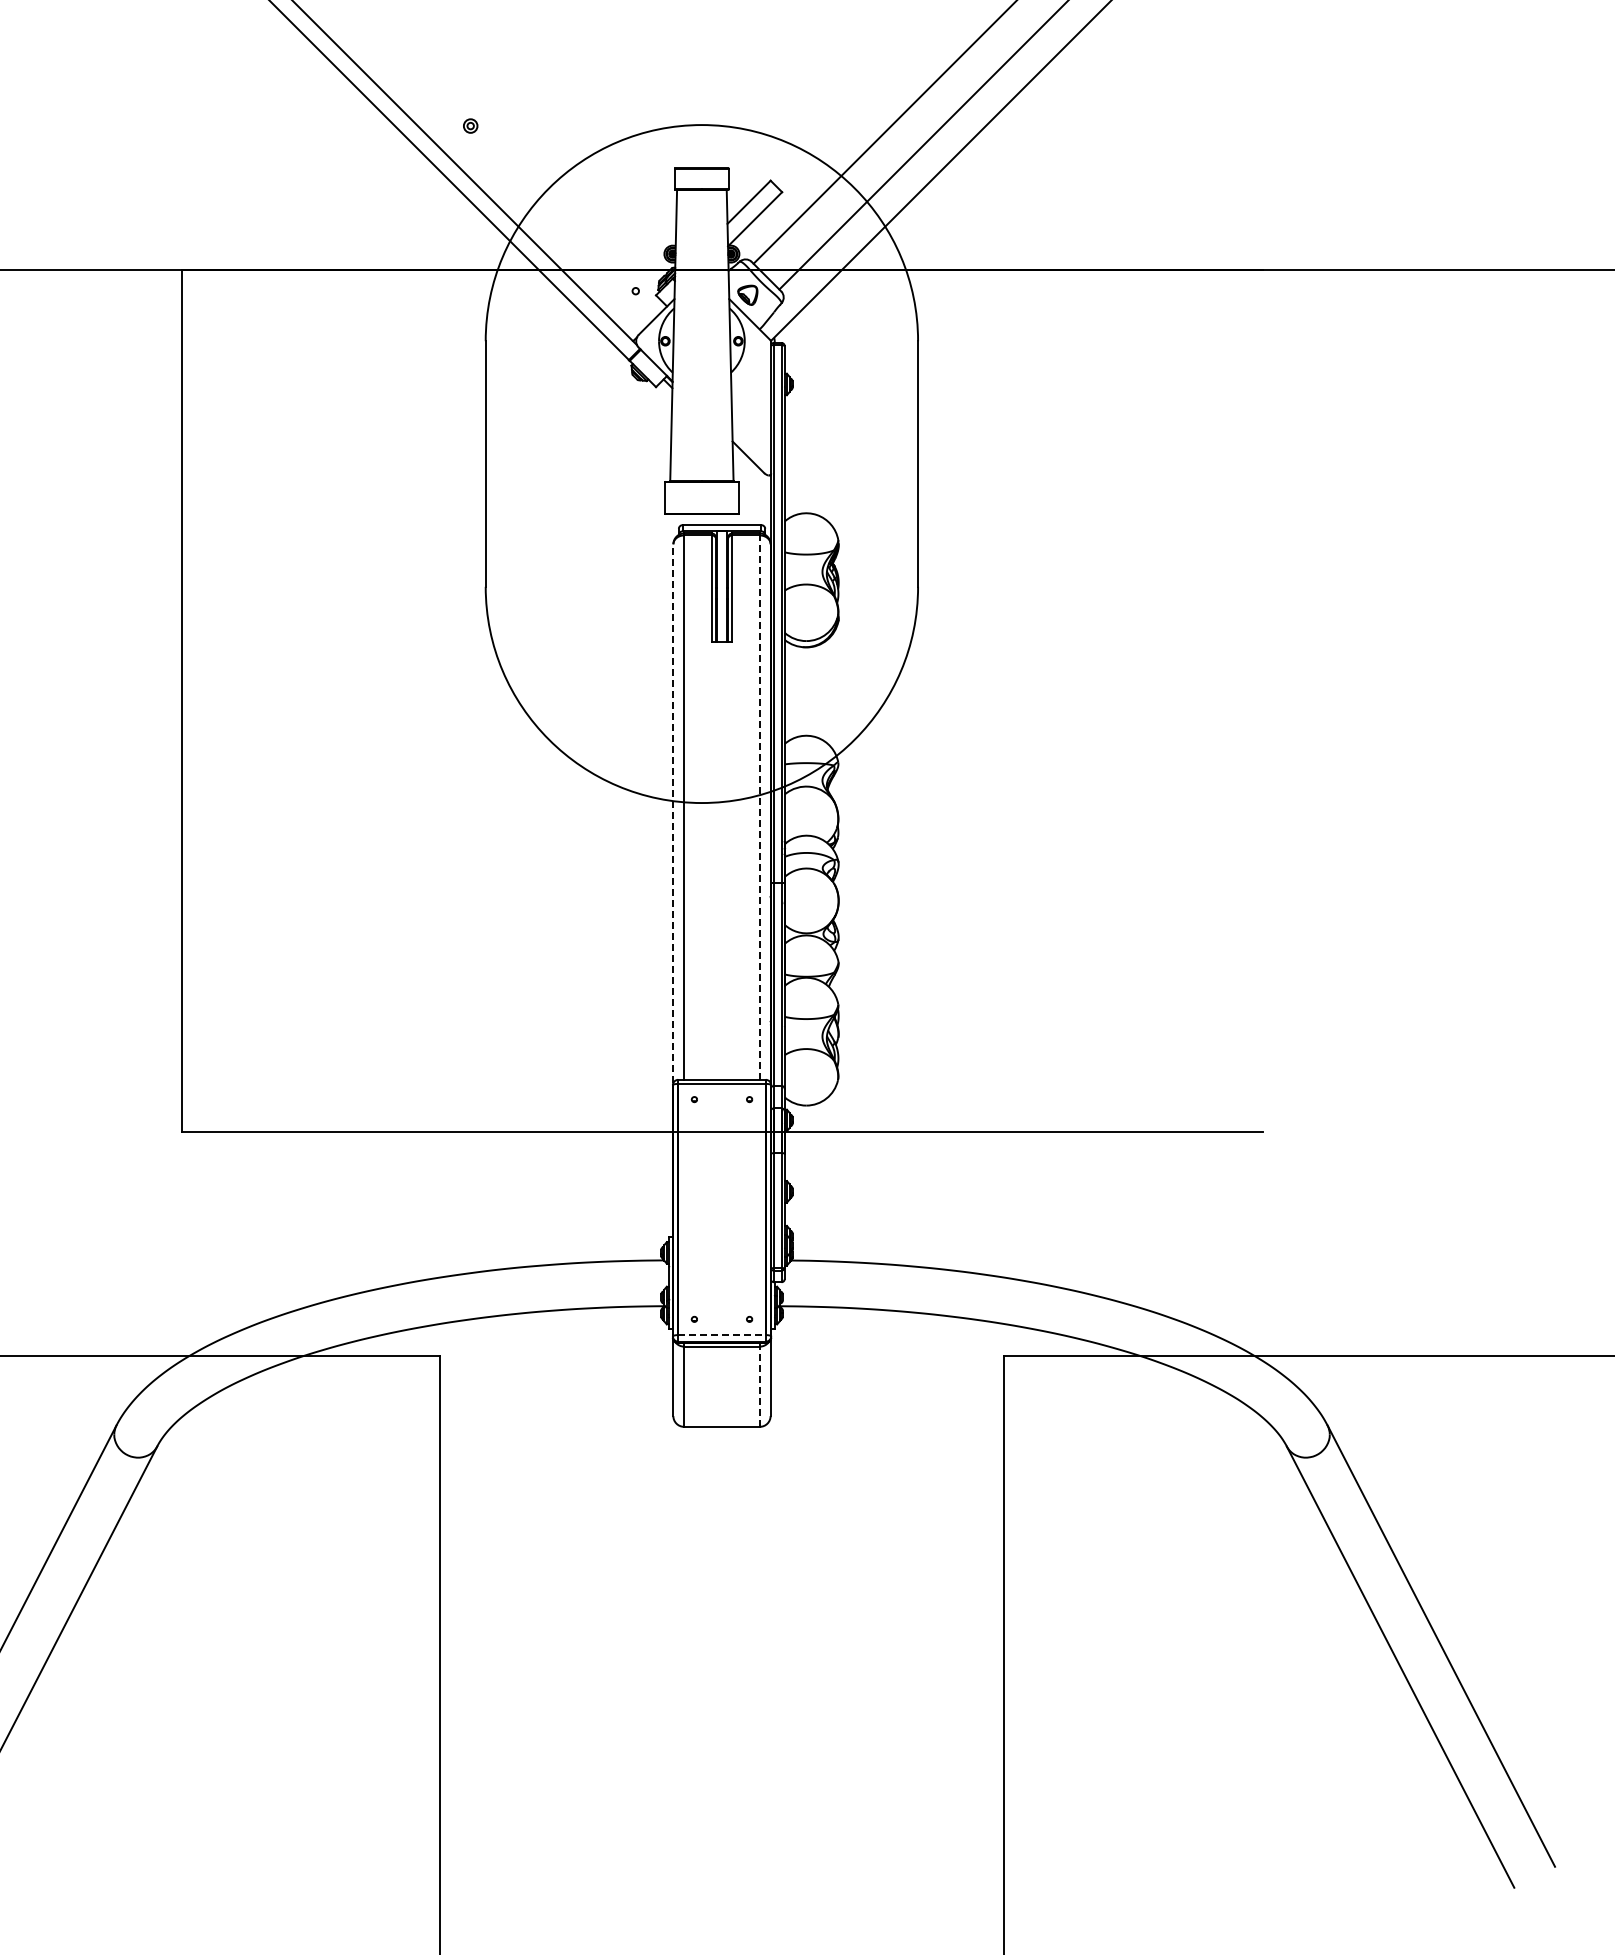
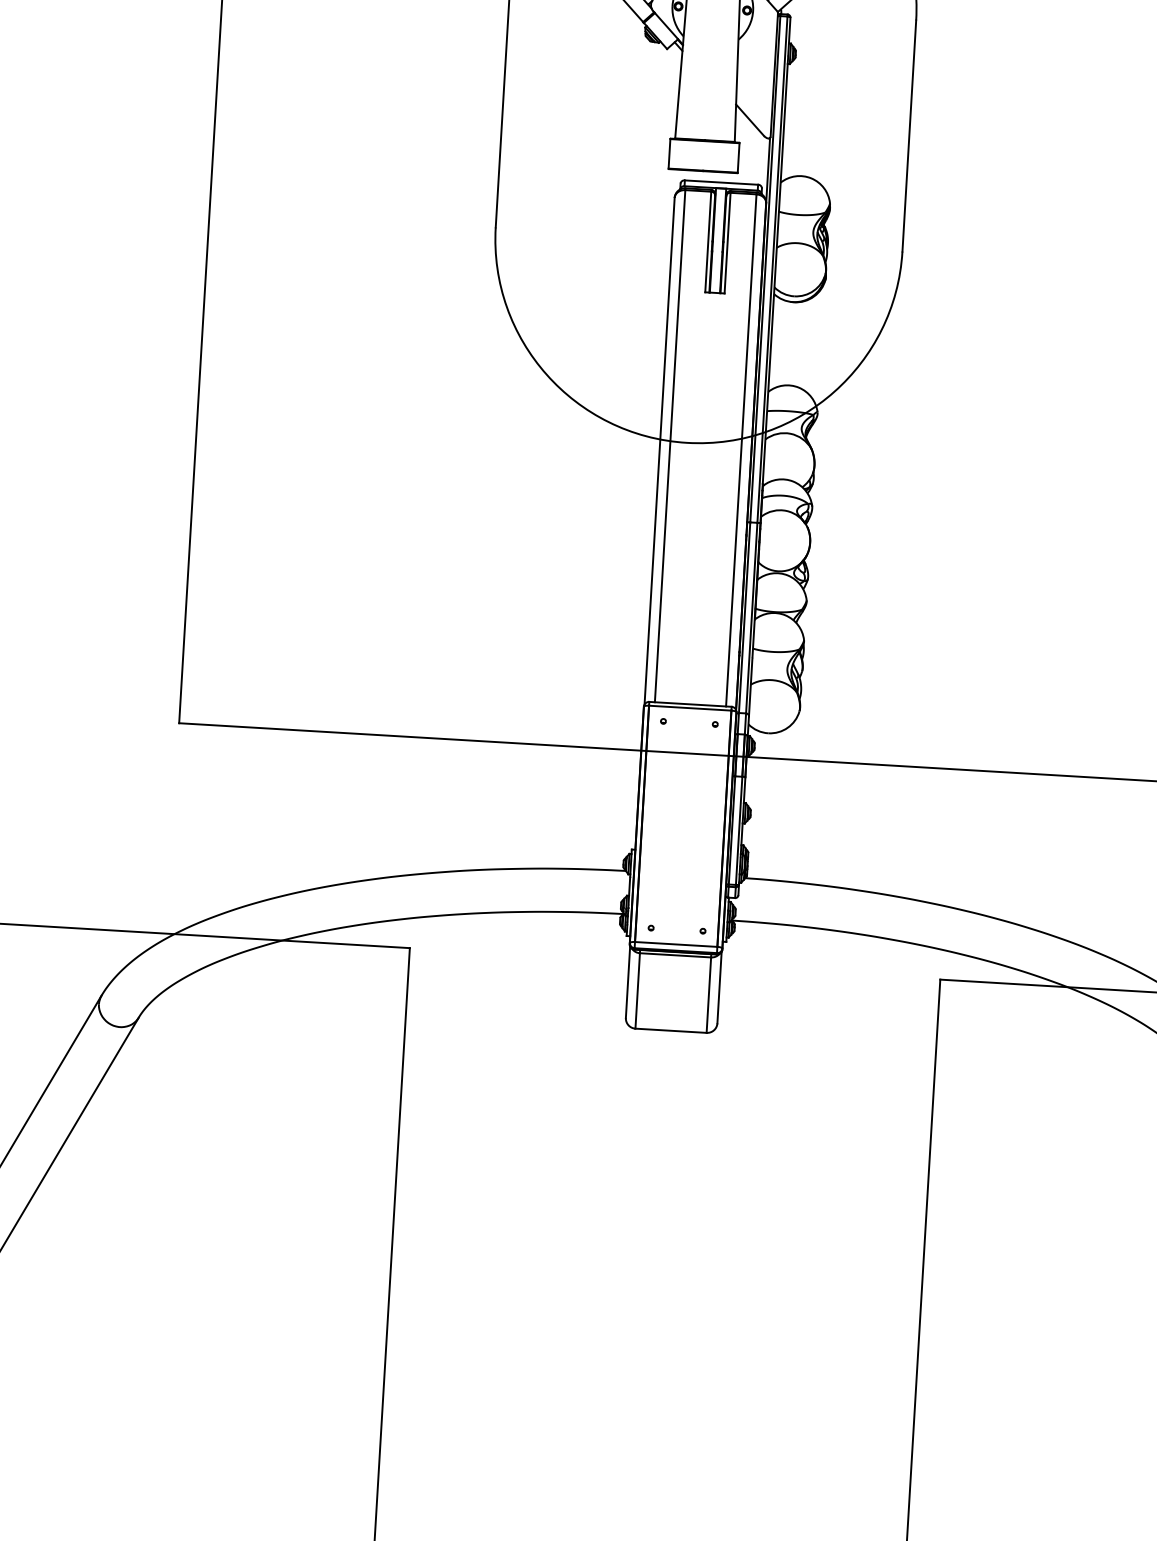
line: (759, 807) -> (740, 450), dashed -> solid
line: (673, 813) -> (659, 451), dashed -> solid
line: (721, 1335) -> (675, 944), dashed -> solid
line: (759, 1386) -> (708, 994), dashed -> solid

